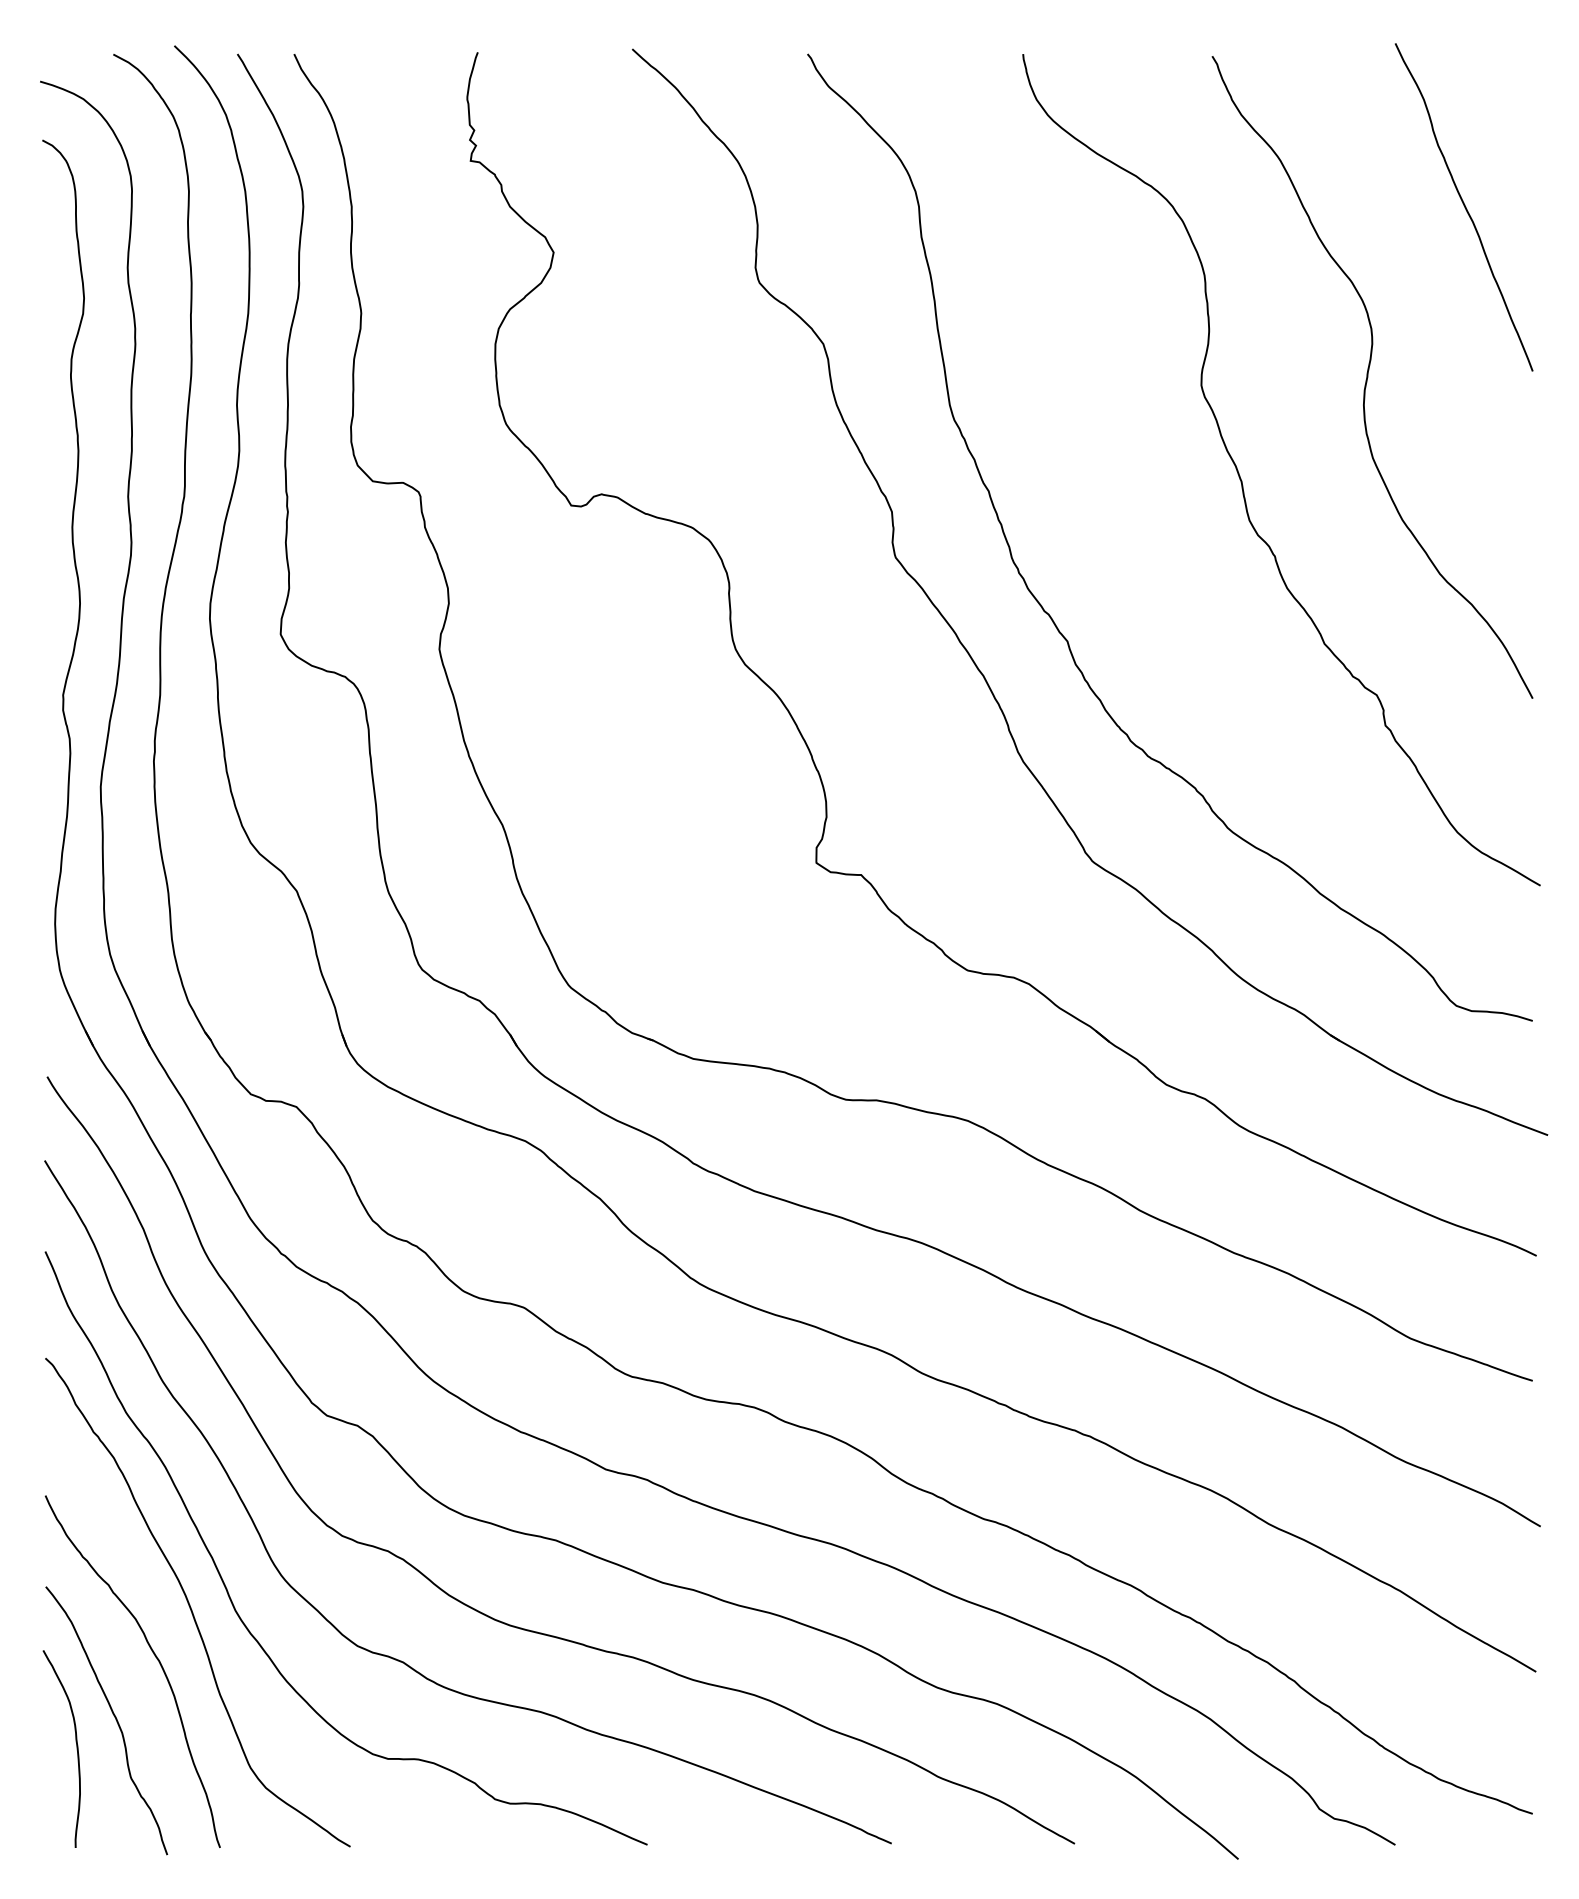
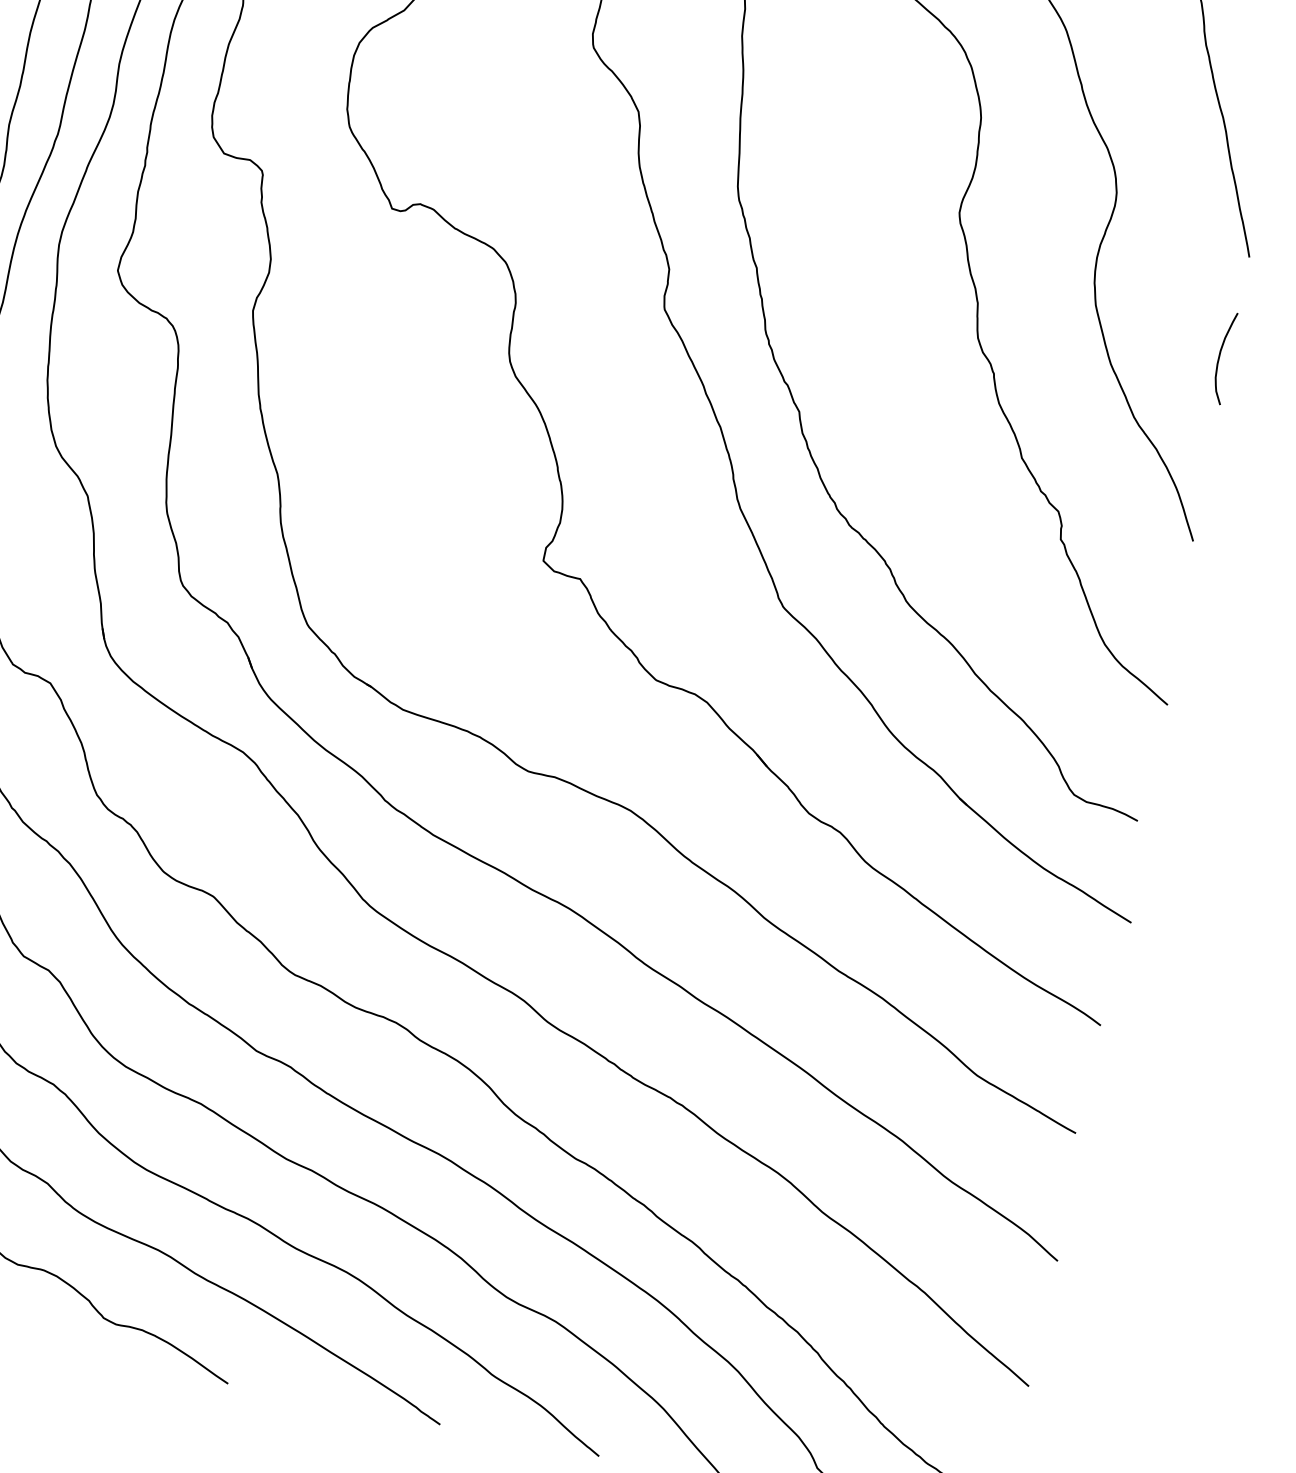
curve: (1522, 486) -> (1220, 355), added

